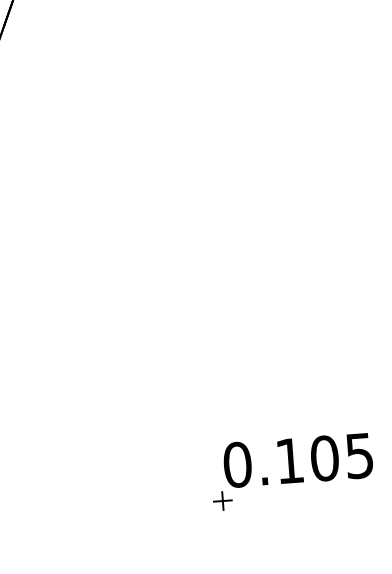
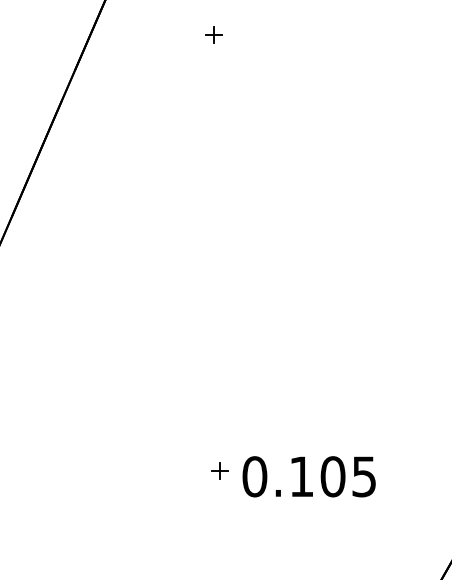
part: (221, 500) -> (219, 470), moved

